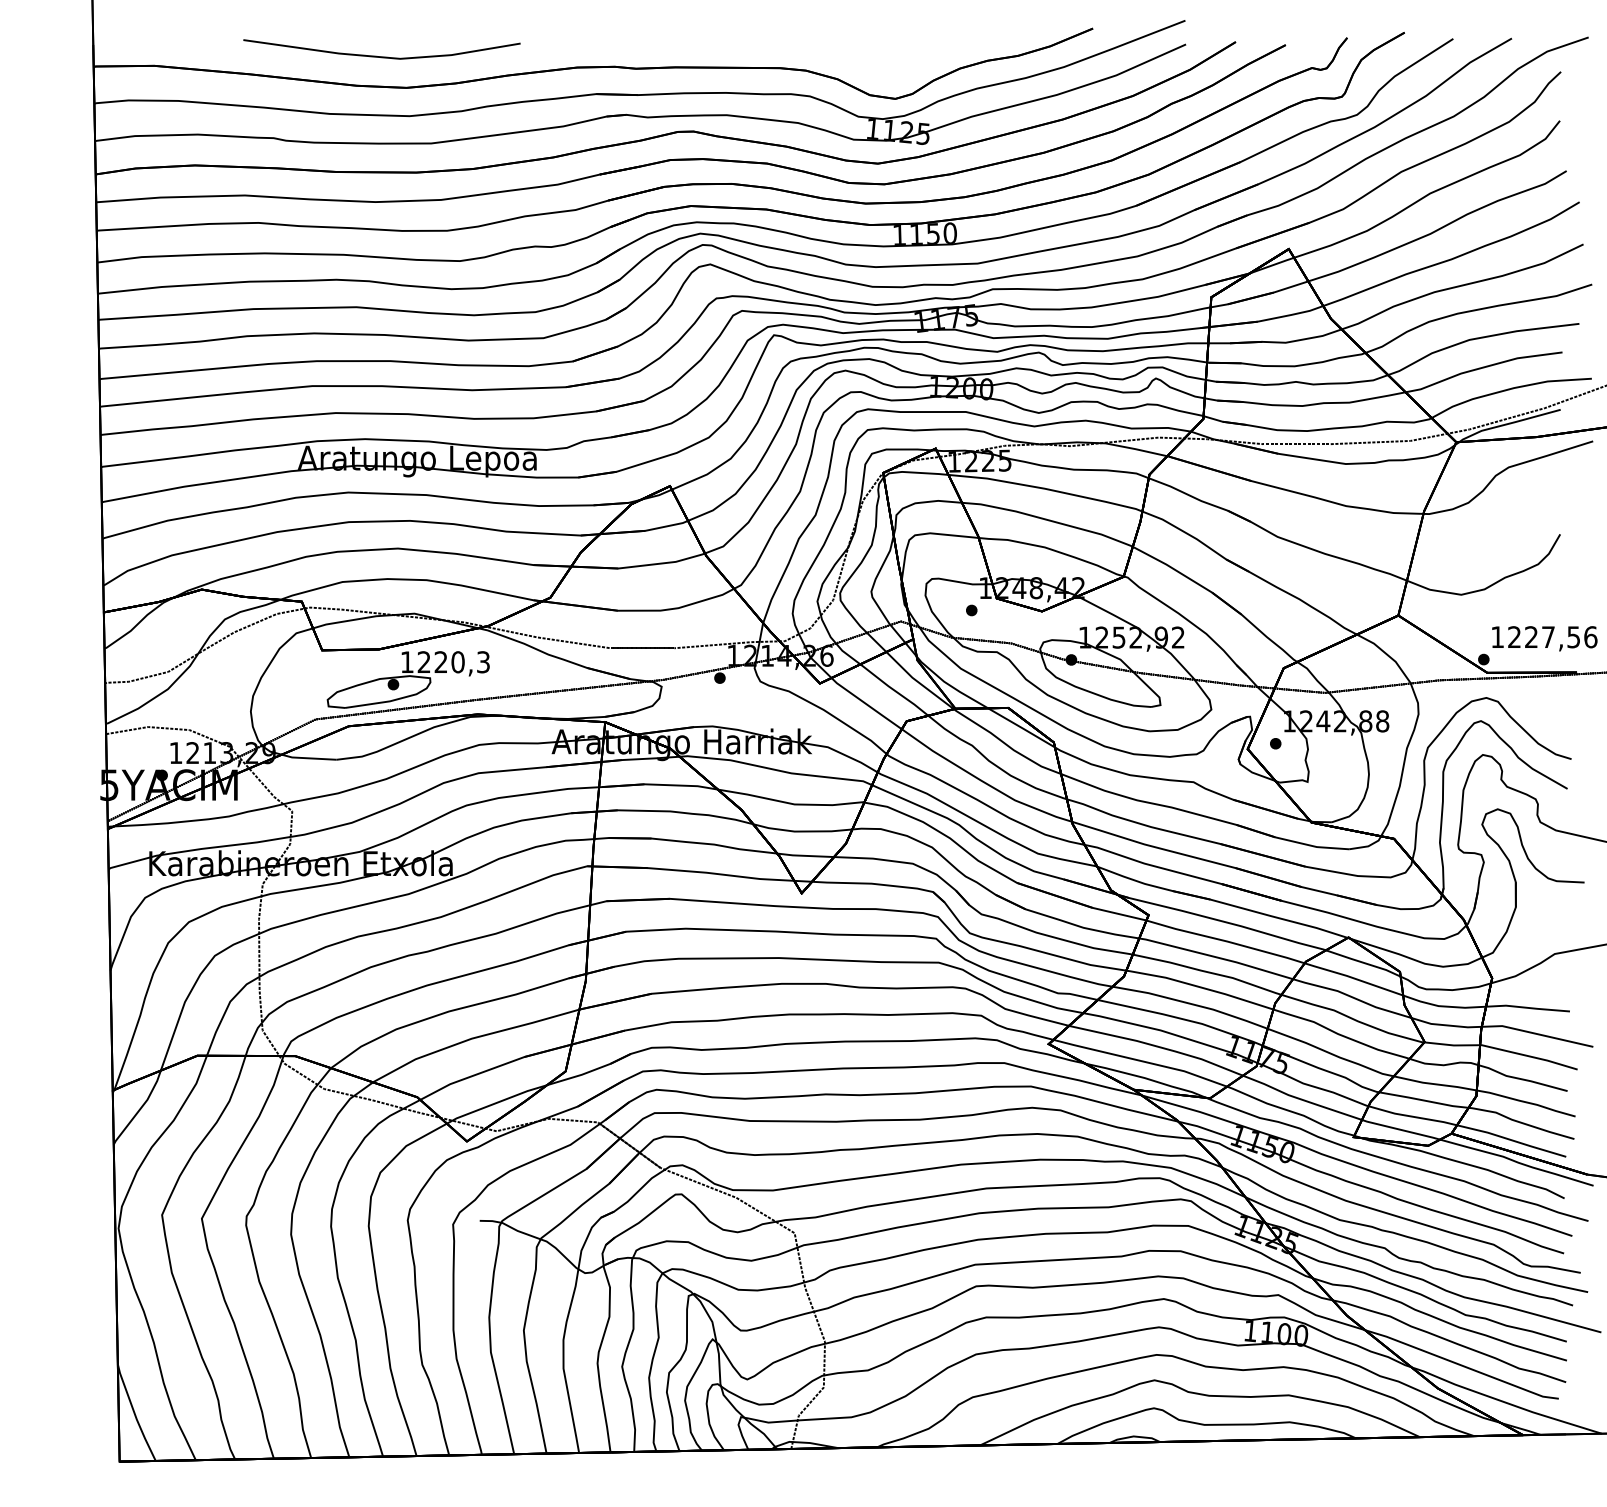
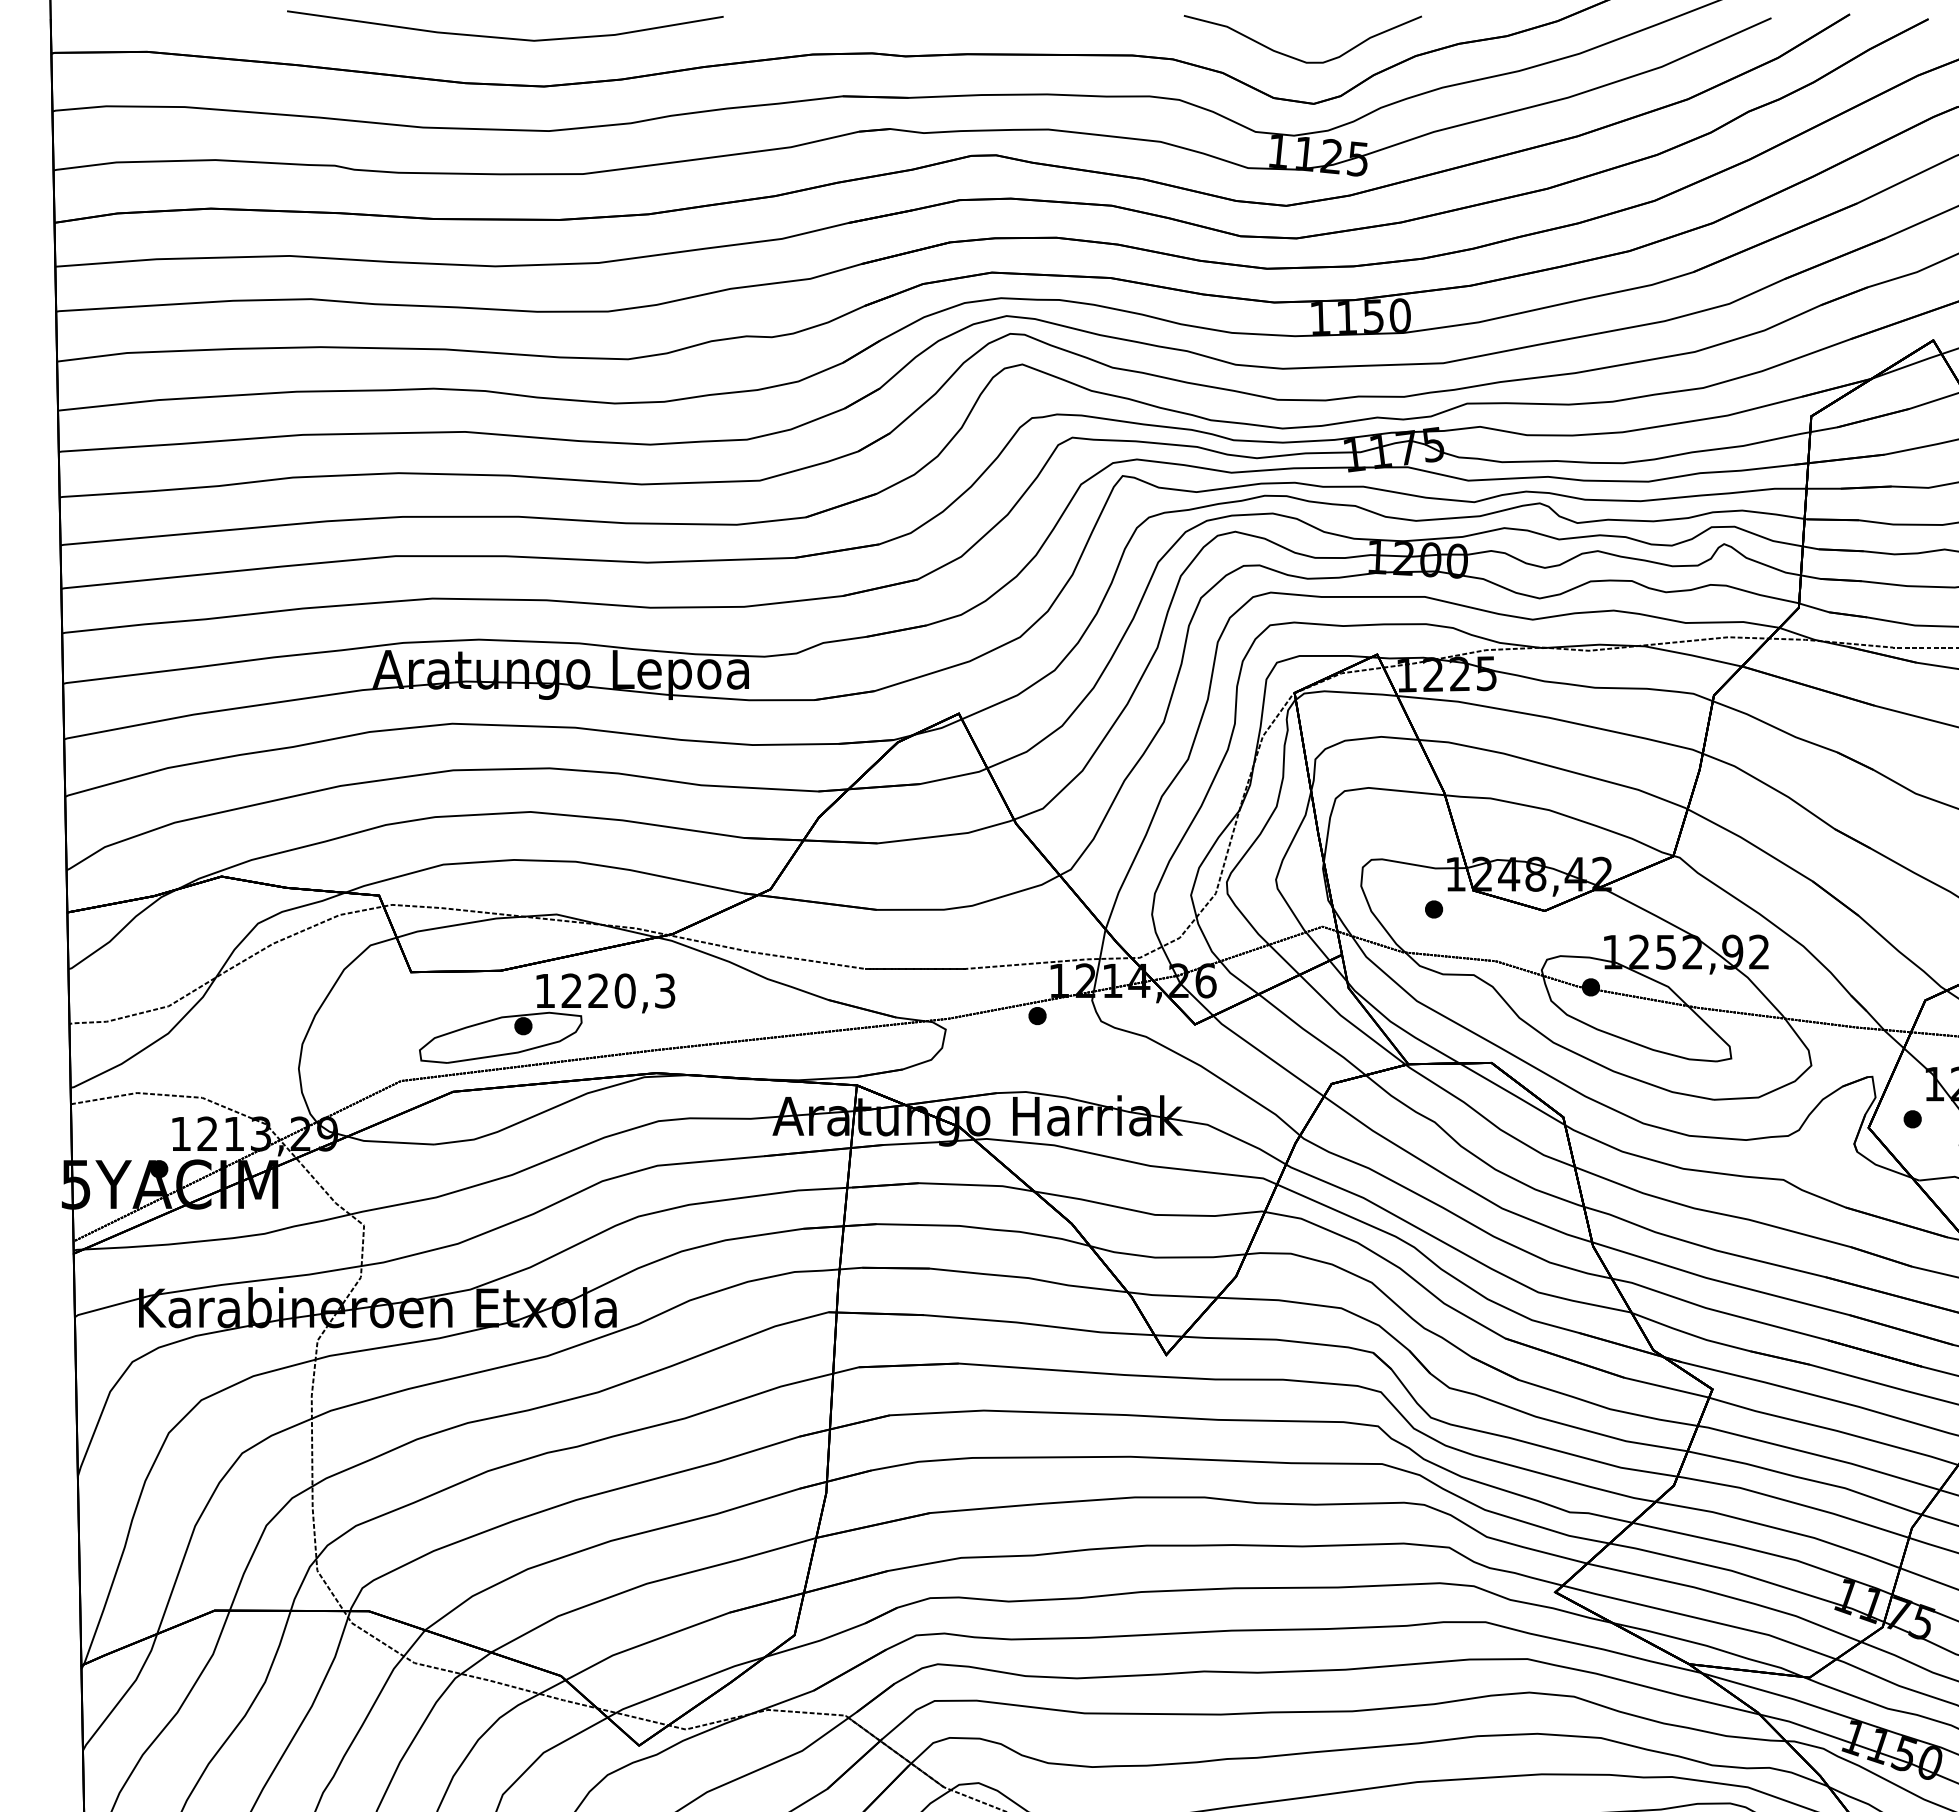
part: (885, 69) -> (1298, 57), added

